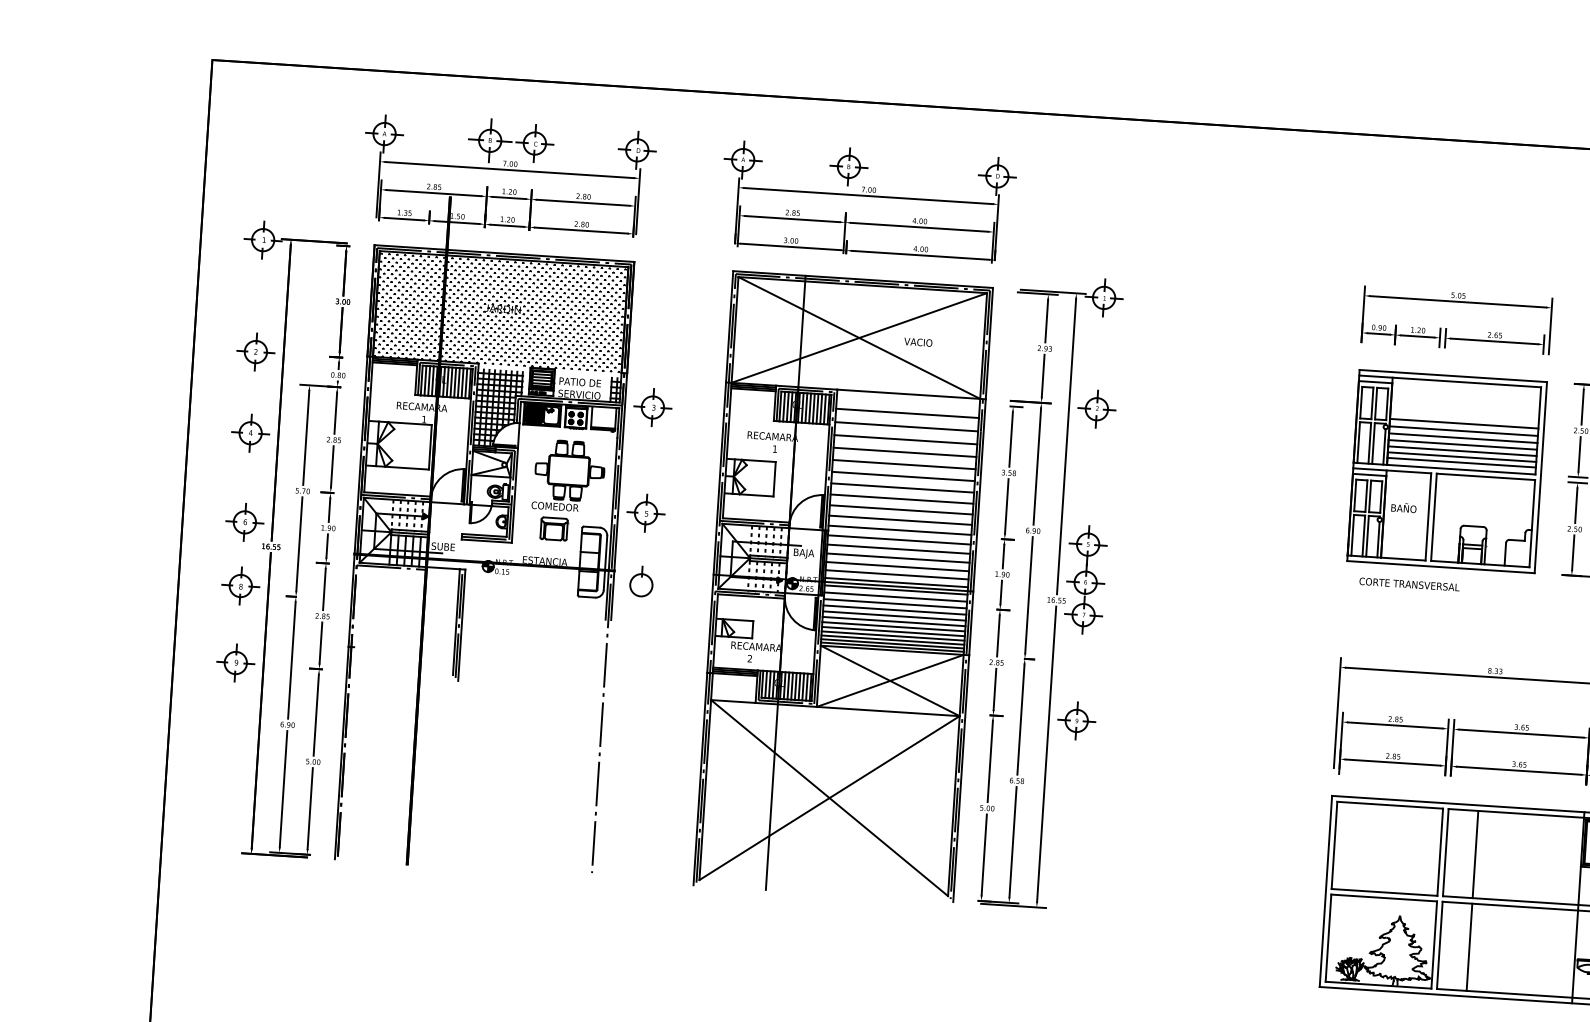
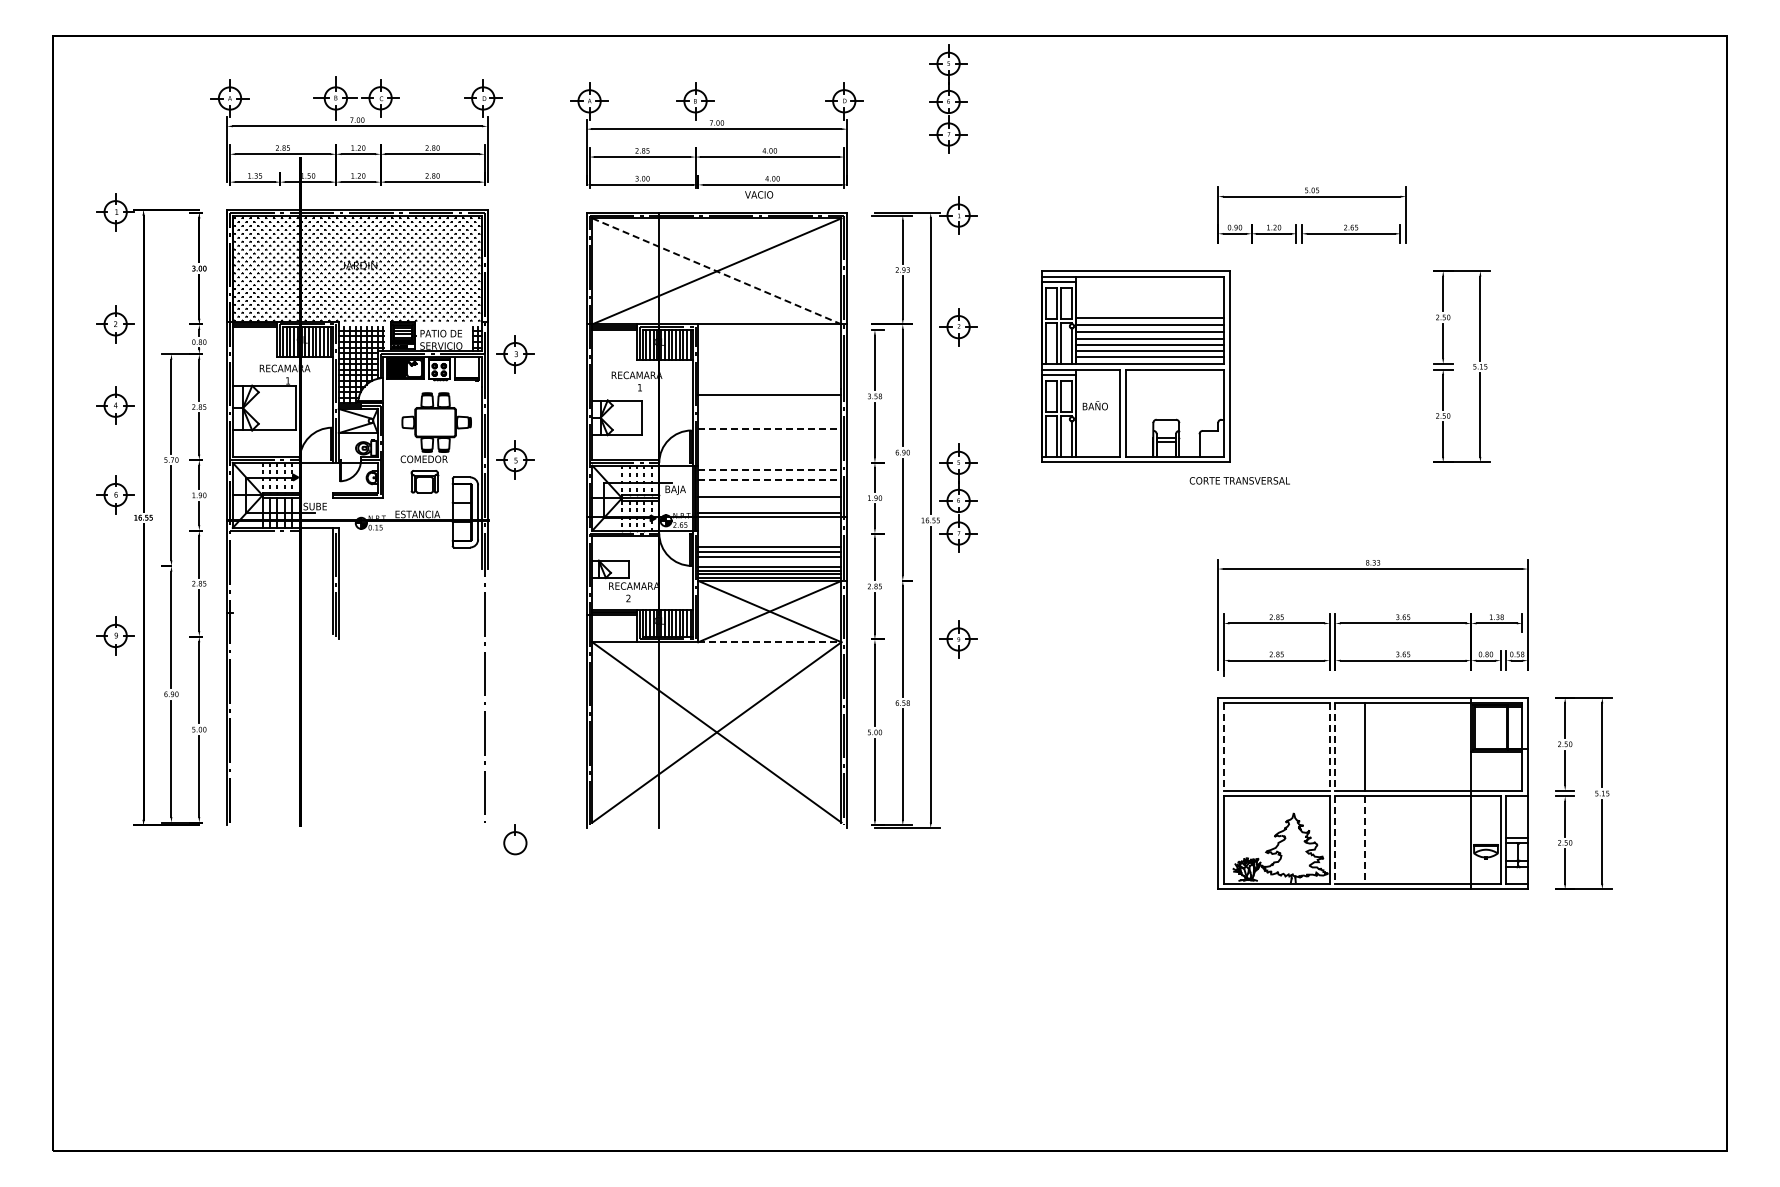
part: (1101, 180) -> (948, 98), added
line: (859, 338) -> (717, 271), solid -> dashed
text: (918, 341) -> (759, 194), moved
line: (907, 413) -> (769, 343), removed
line: (906, 426) -> (769, 356), removed
line: (905, 439) -> (769, 369), removed
line: (904, 452) -> (769, 382), removed
part: (1446, 471) -> (1135, 366), moved
line: (903, 476) -> (769, 406), removed
line: (902, 488) -> (769, 418), removed
line: (901, 499) -> (769, 429), solid -> dashed
line: (900, 510) -> (769, 440), removed
line: (900, 520) -> (769, 450), removed
line: (899, 530) -> (769, 460), removed
line: (898, 540) -> (769, 470), solid -> dashed
line: (898, 549) -> (769, 479), solid -> dashed
line: (897, 558) -> (769, 488), removed
line: (896, 575) -> (769, 505), removed
part: (641, 581) -> (515, 839), moved
text: (1409, 584) -> (1239, 480), moved
part: (240, 585) -> (115, 558), removed
line: (895, 589) -> (769, 520), removed
line: (895, 596) -> (769, 527), removed
line: (894, 603) -> (769, 534), removed
line: (894, 609) -> (769, 540), removed
line: (893, 631) -> (769, 562), removed
line: (887, 711) -> (769, 642), solid -> dashed
line: (1334, 845) -> (1223, 747), solid -> dashed
line: (1439, 852) -> (1329, 747), solid -> dashed
line: (1445, 853) -> (1335, 747), solid -> dashed
line: (1439, 945) -> (1335, 840), solid -> dashed
line: (1469, 947) -> (1365, 840), solid -> dashed

